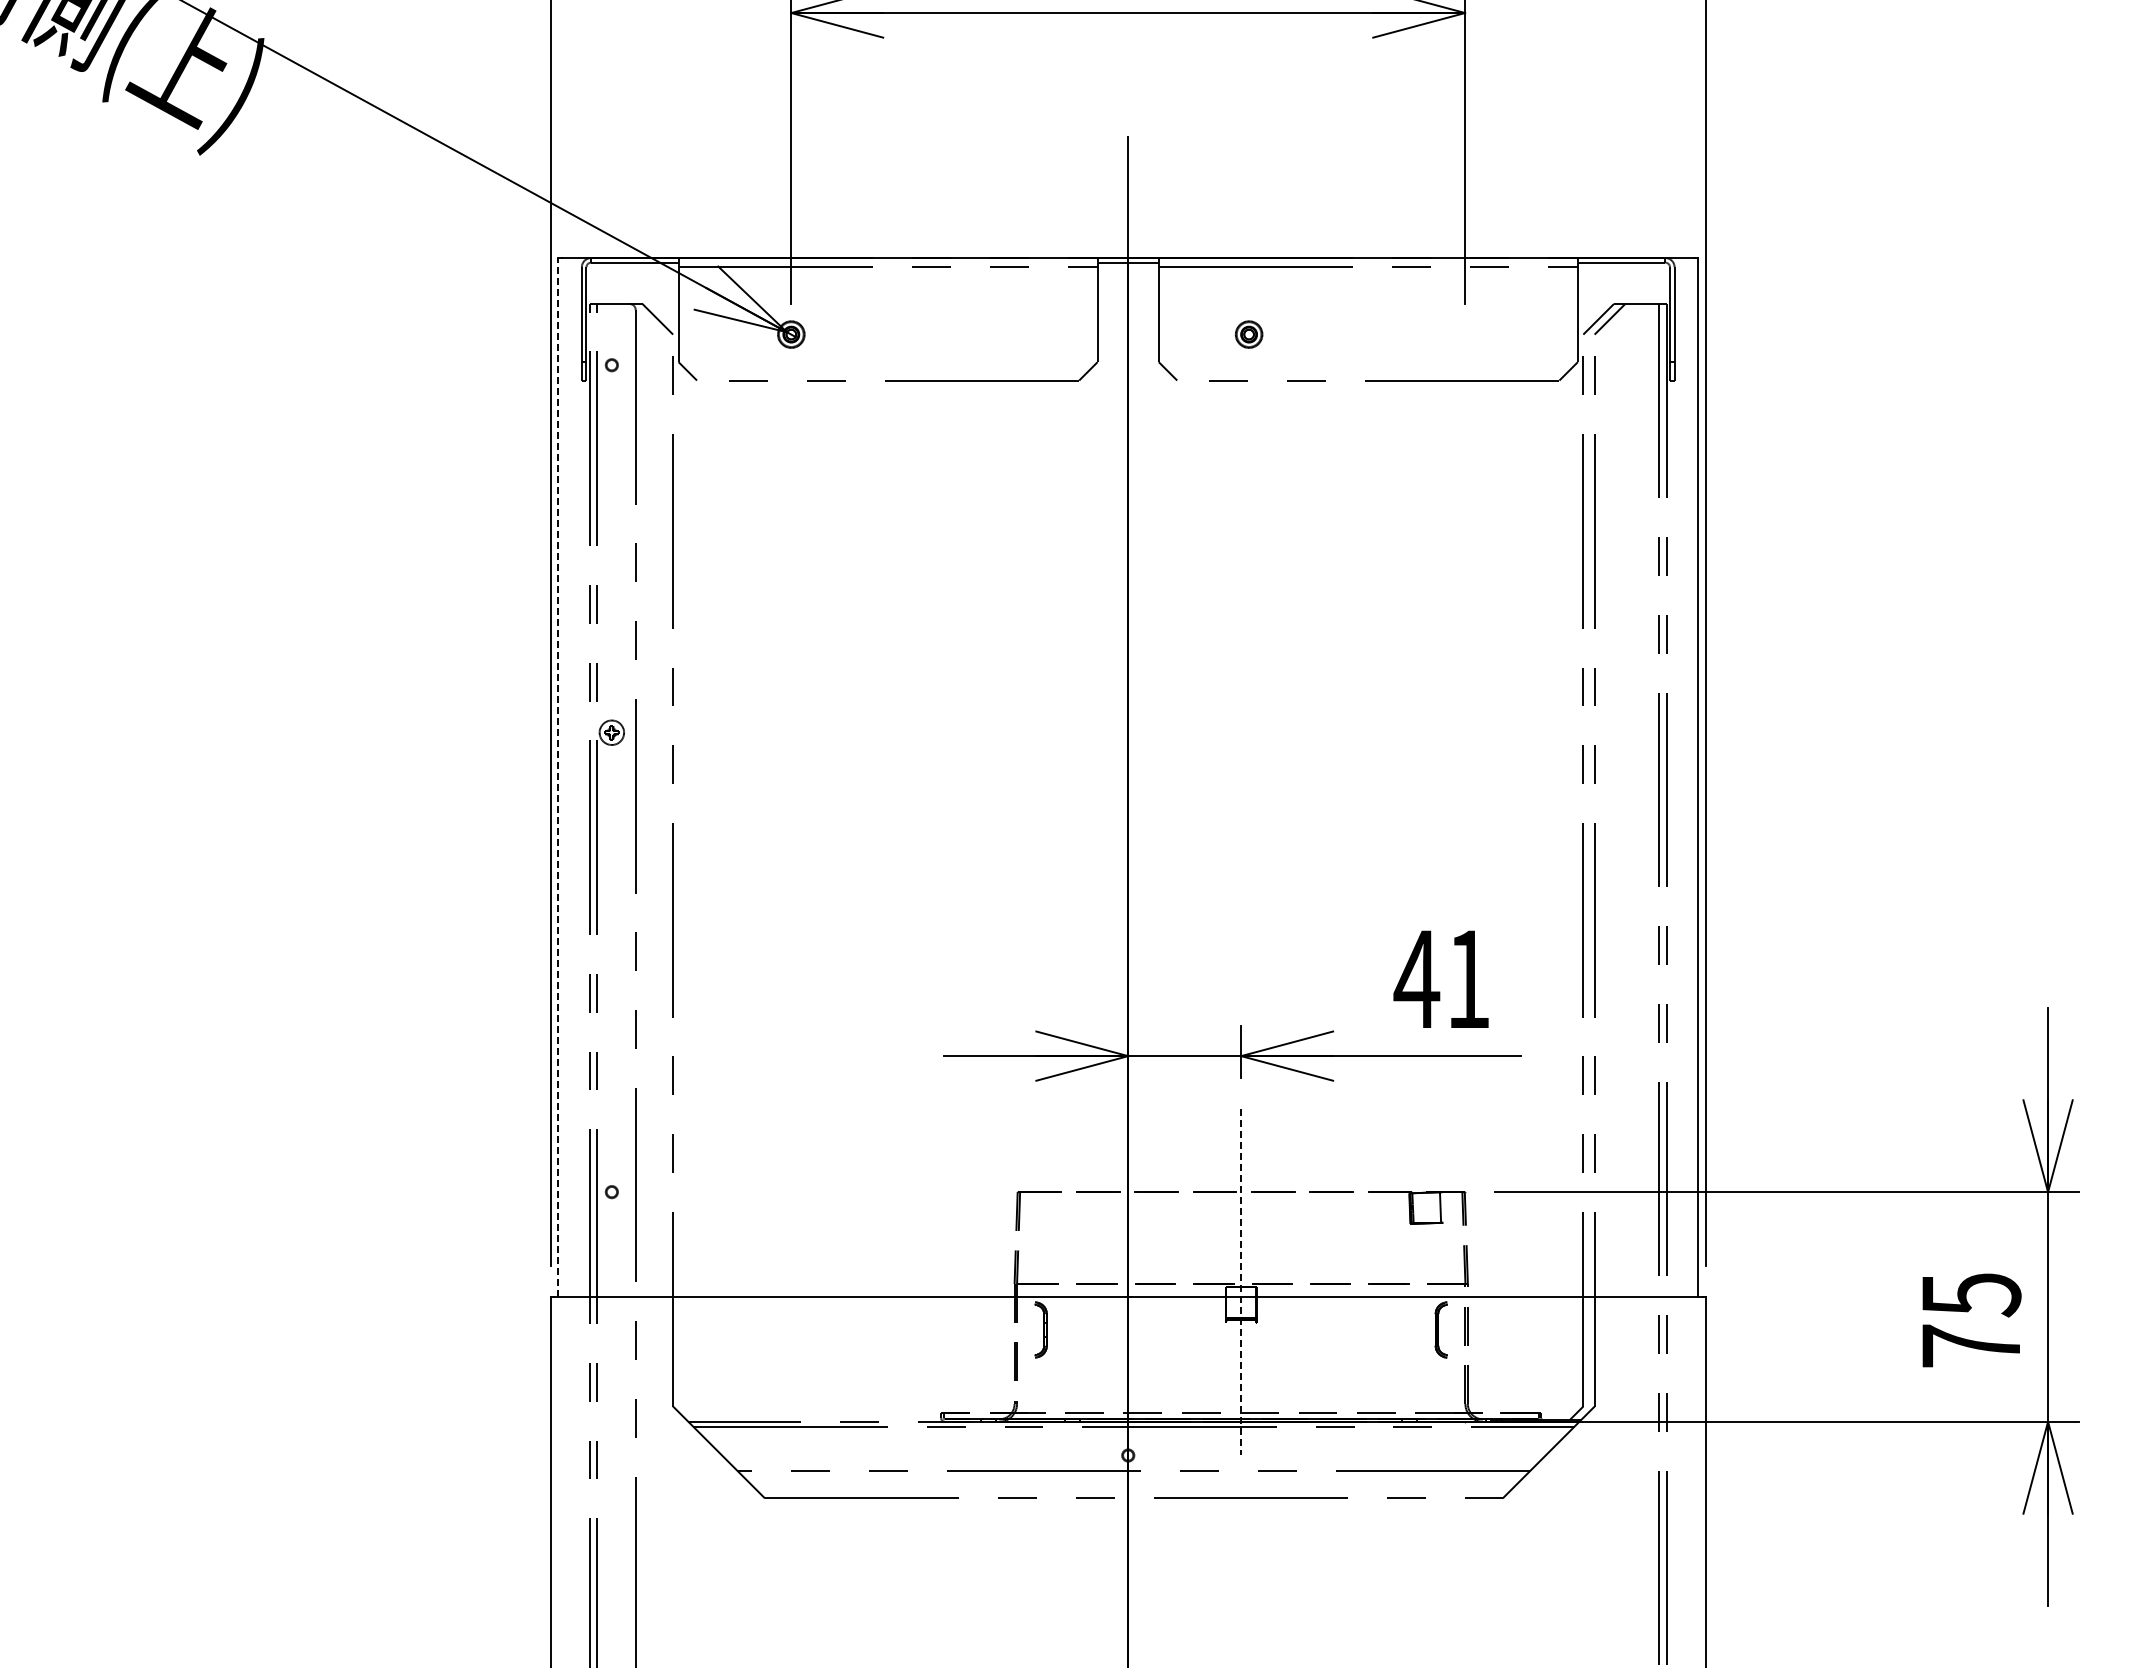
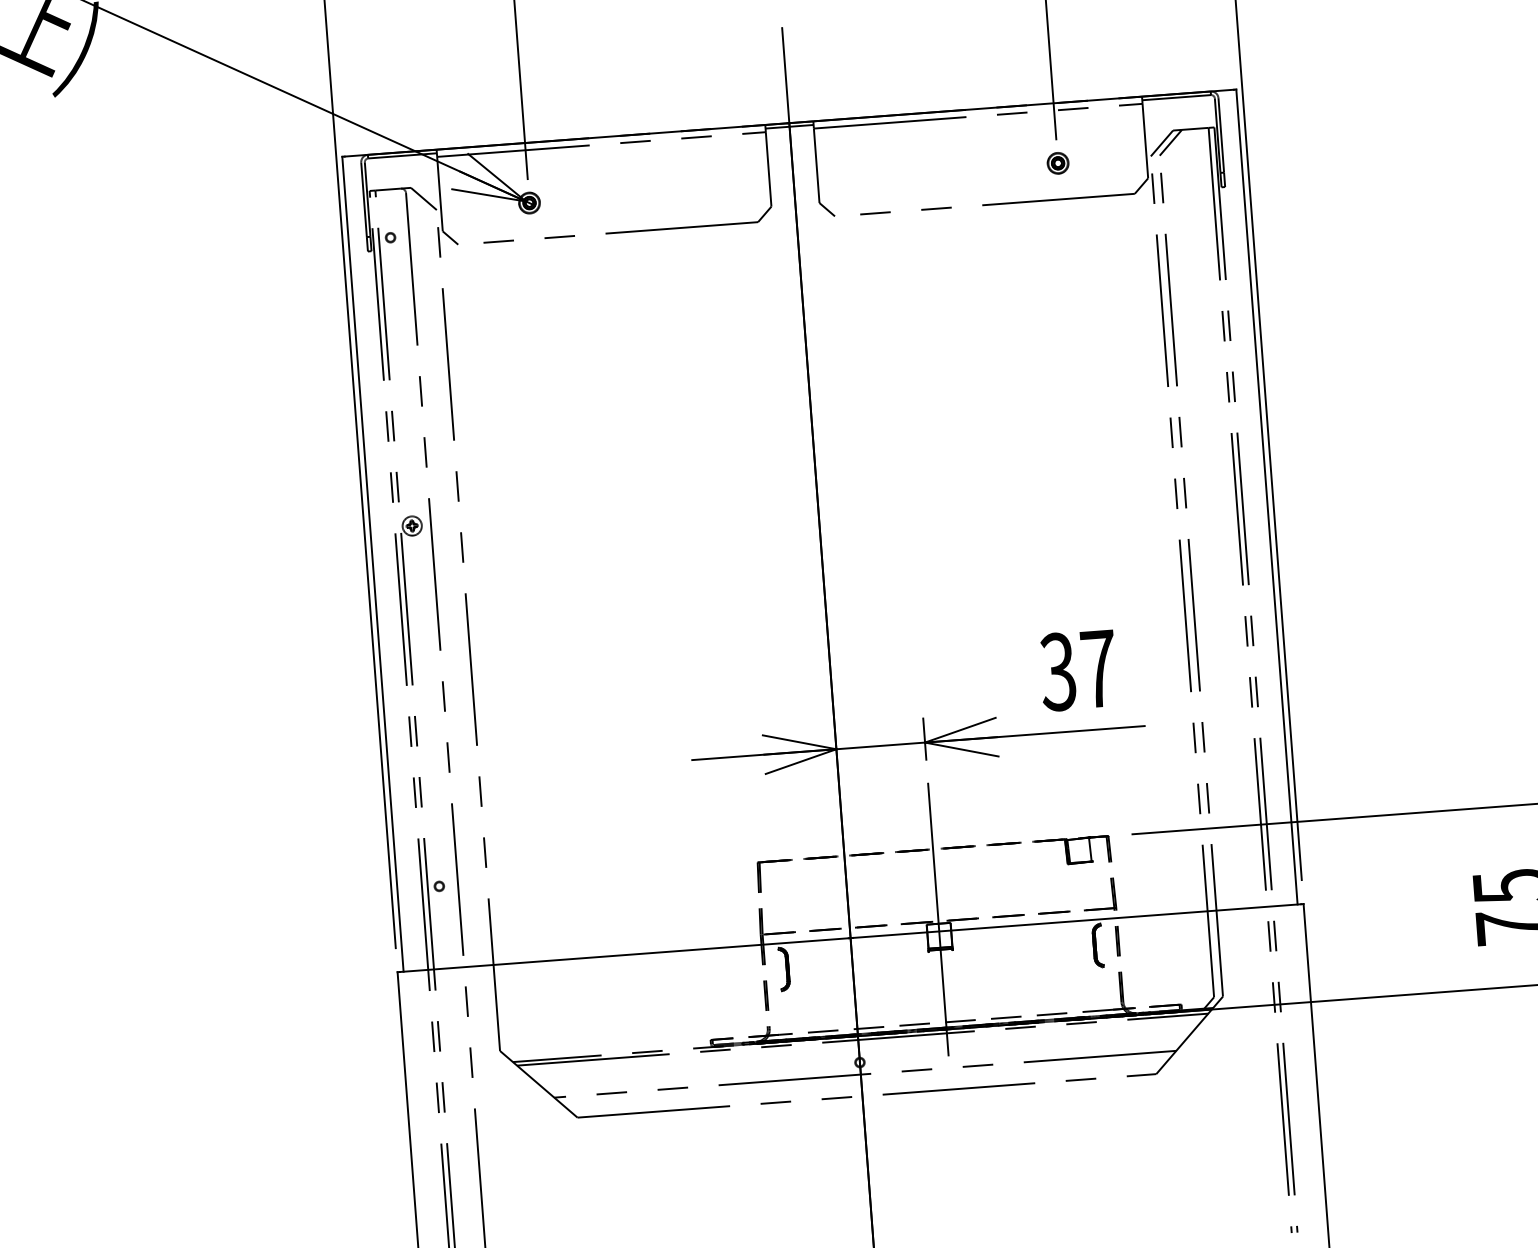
part: (1248, 334) -> (1057, 163), moved
line: (558, 776) -> (372, 563), dashed -> solid
text: (1441, 979) -> (1077, 670), 41 -> 37
line: (1241, 1282) -> (938, 920), dashed -> solid

